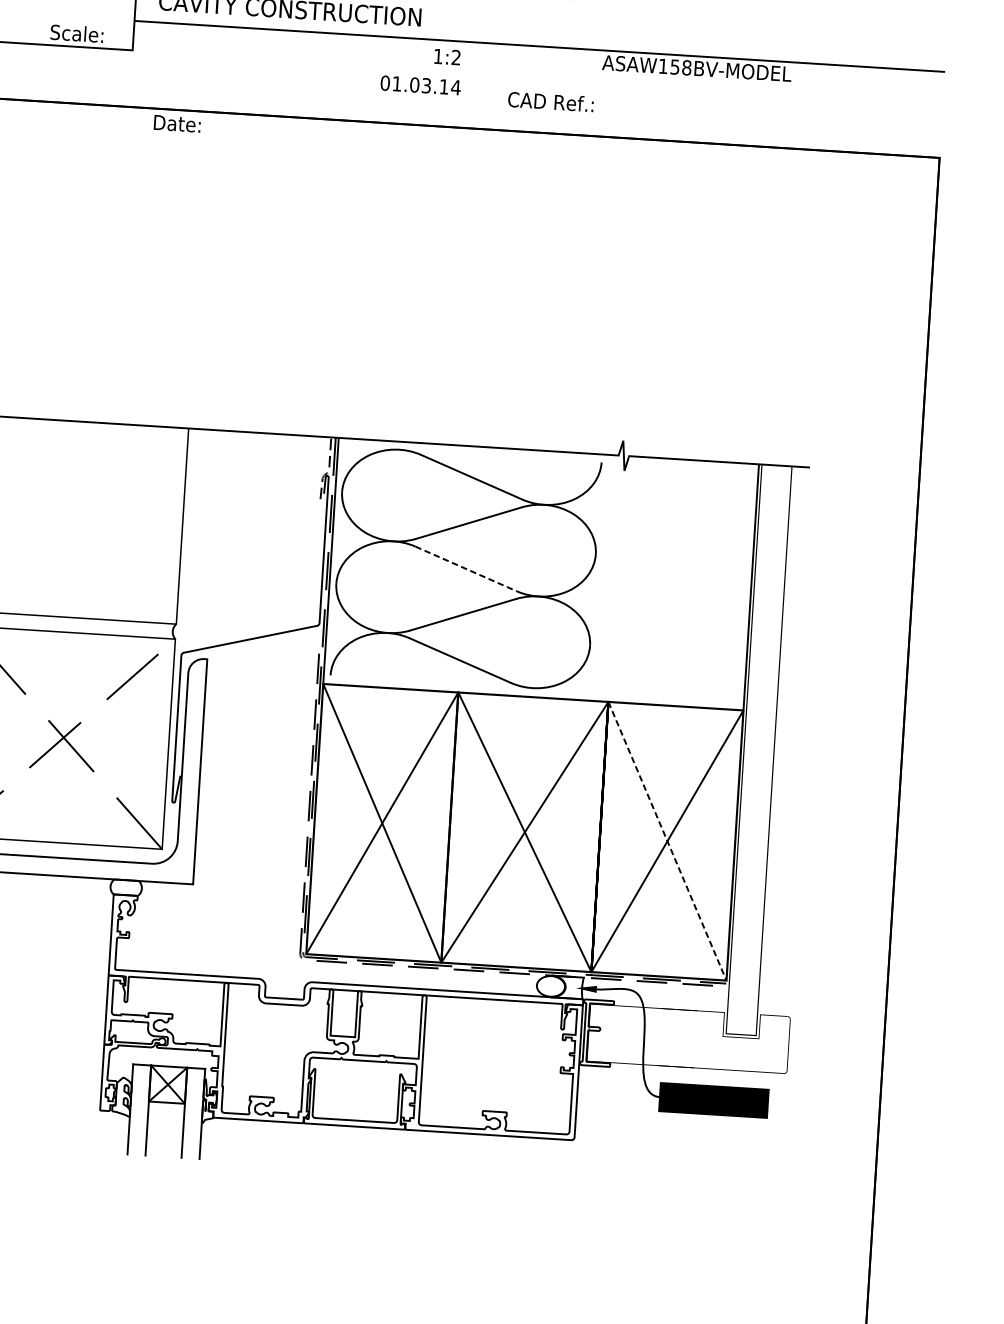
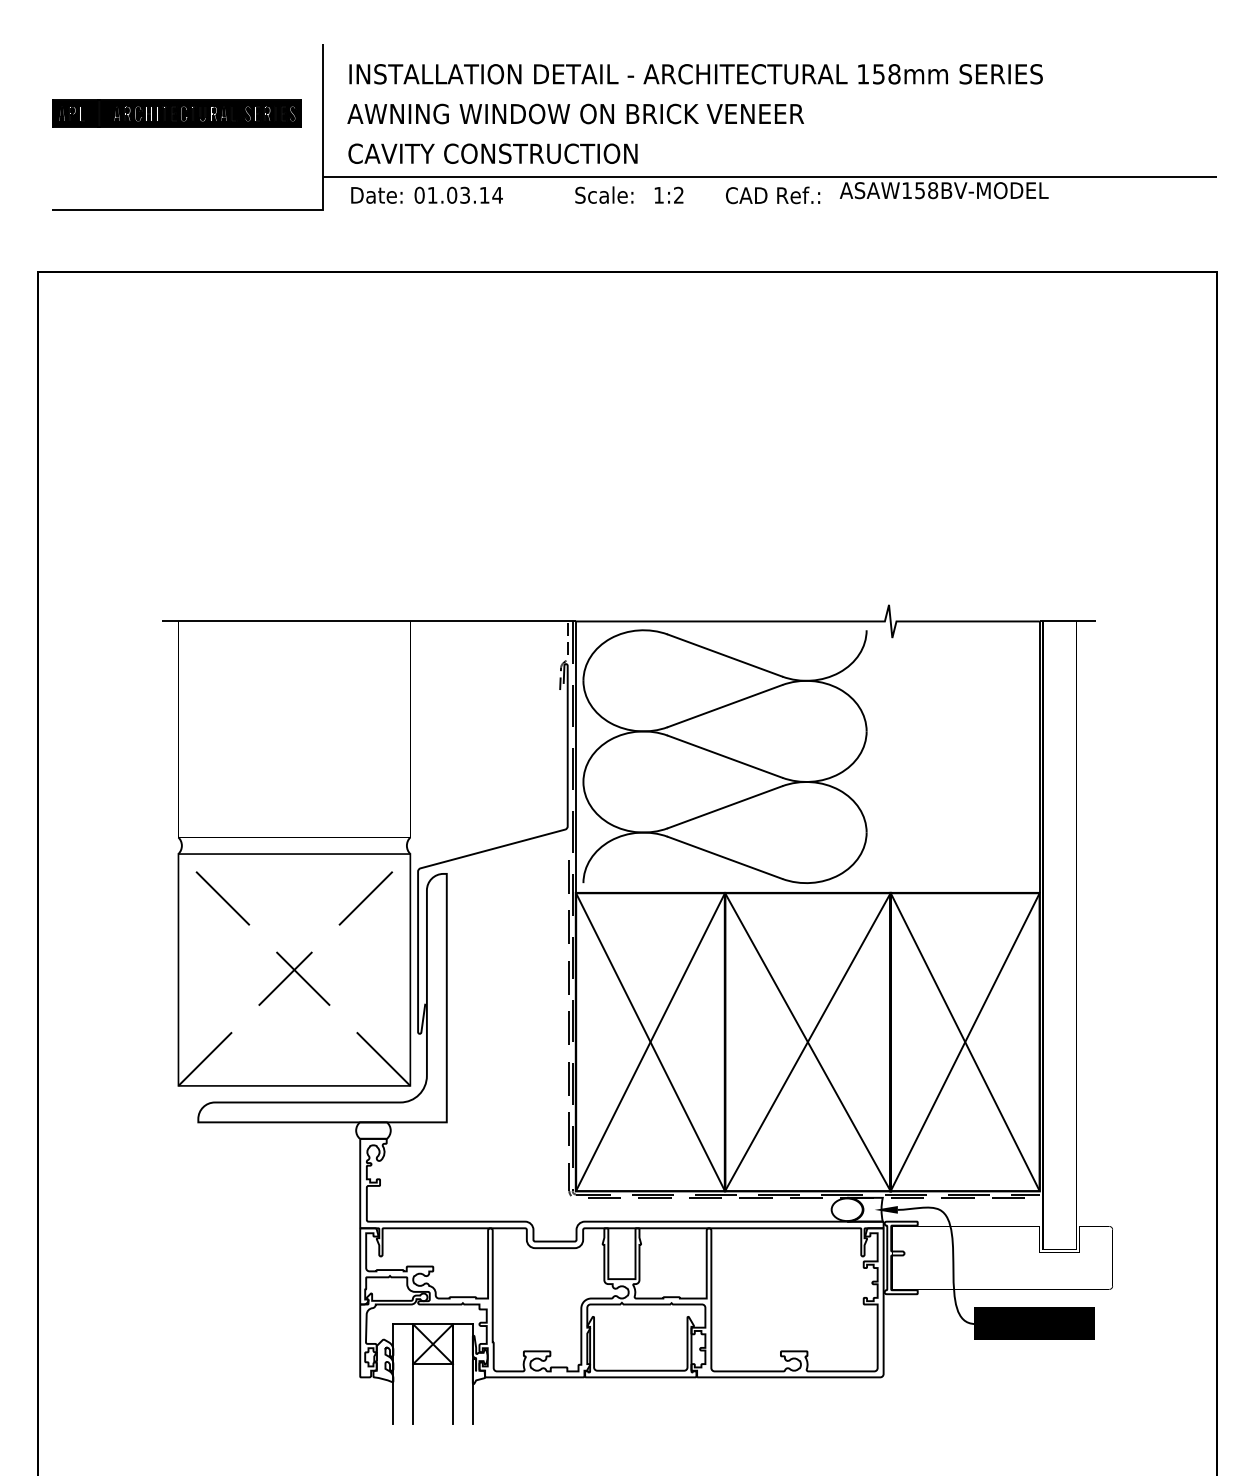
text: (77, 33) -> (604, 194), moved
text: (420, 84) -> (458, 194), moved
text: (551, 101) -> (773, 195), moved
text: (177, 123) -> (376, 195), moved
line: (466, 568) -> (725, 756), dashed -> solid
line: (667, 841) -> (965, 1042), dashed -> solid

